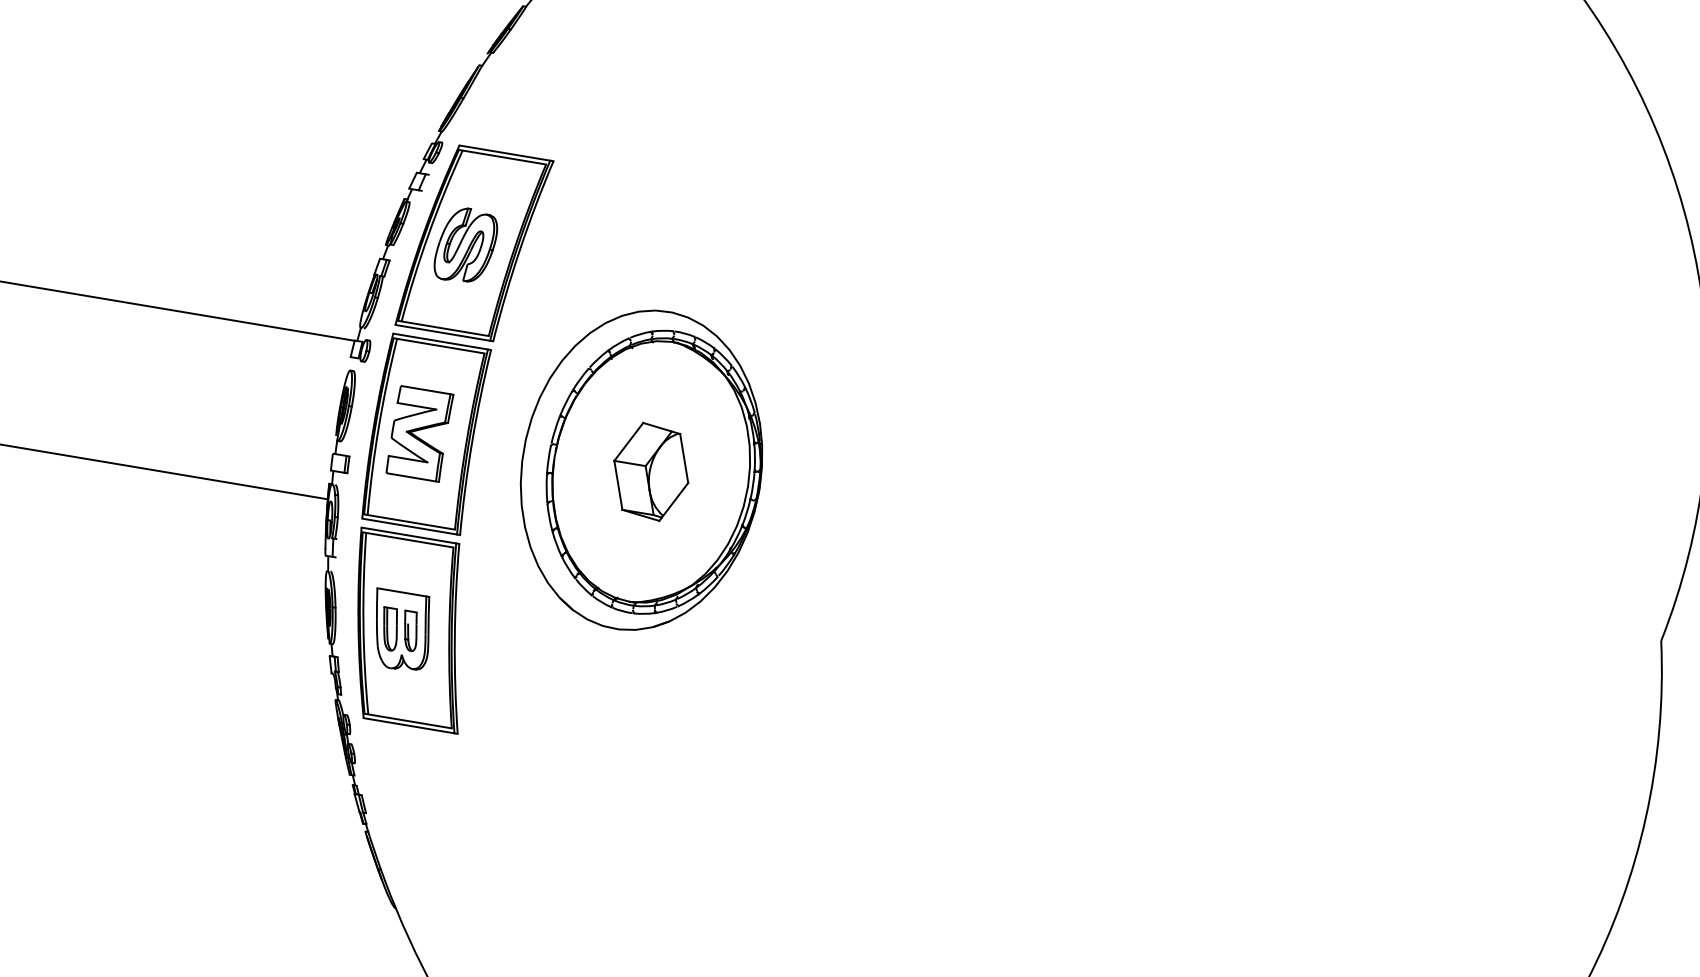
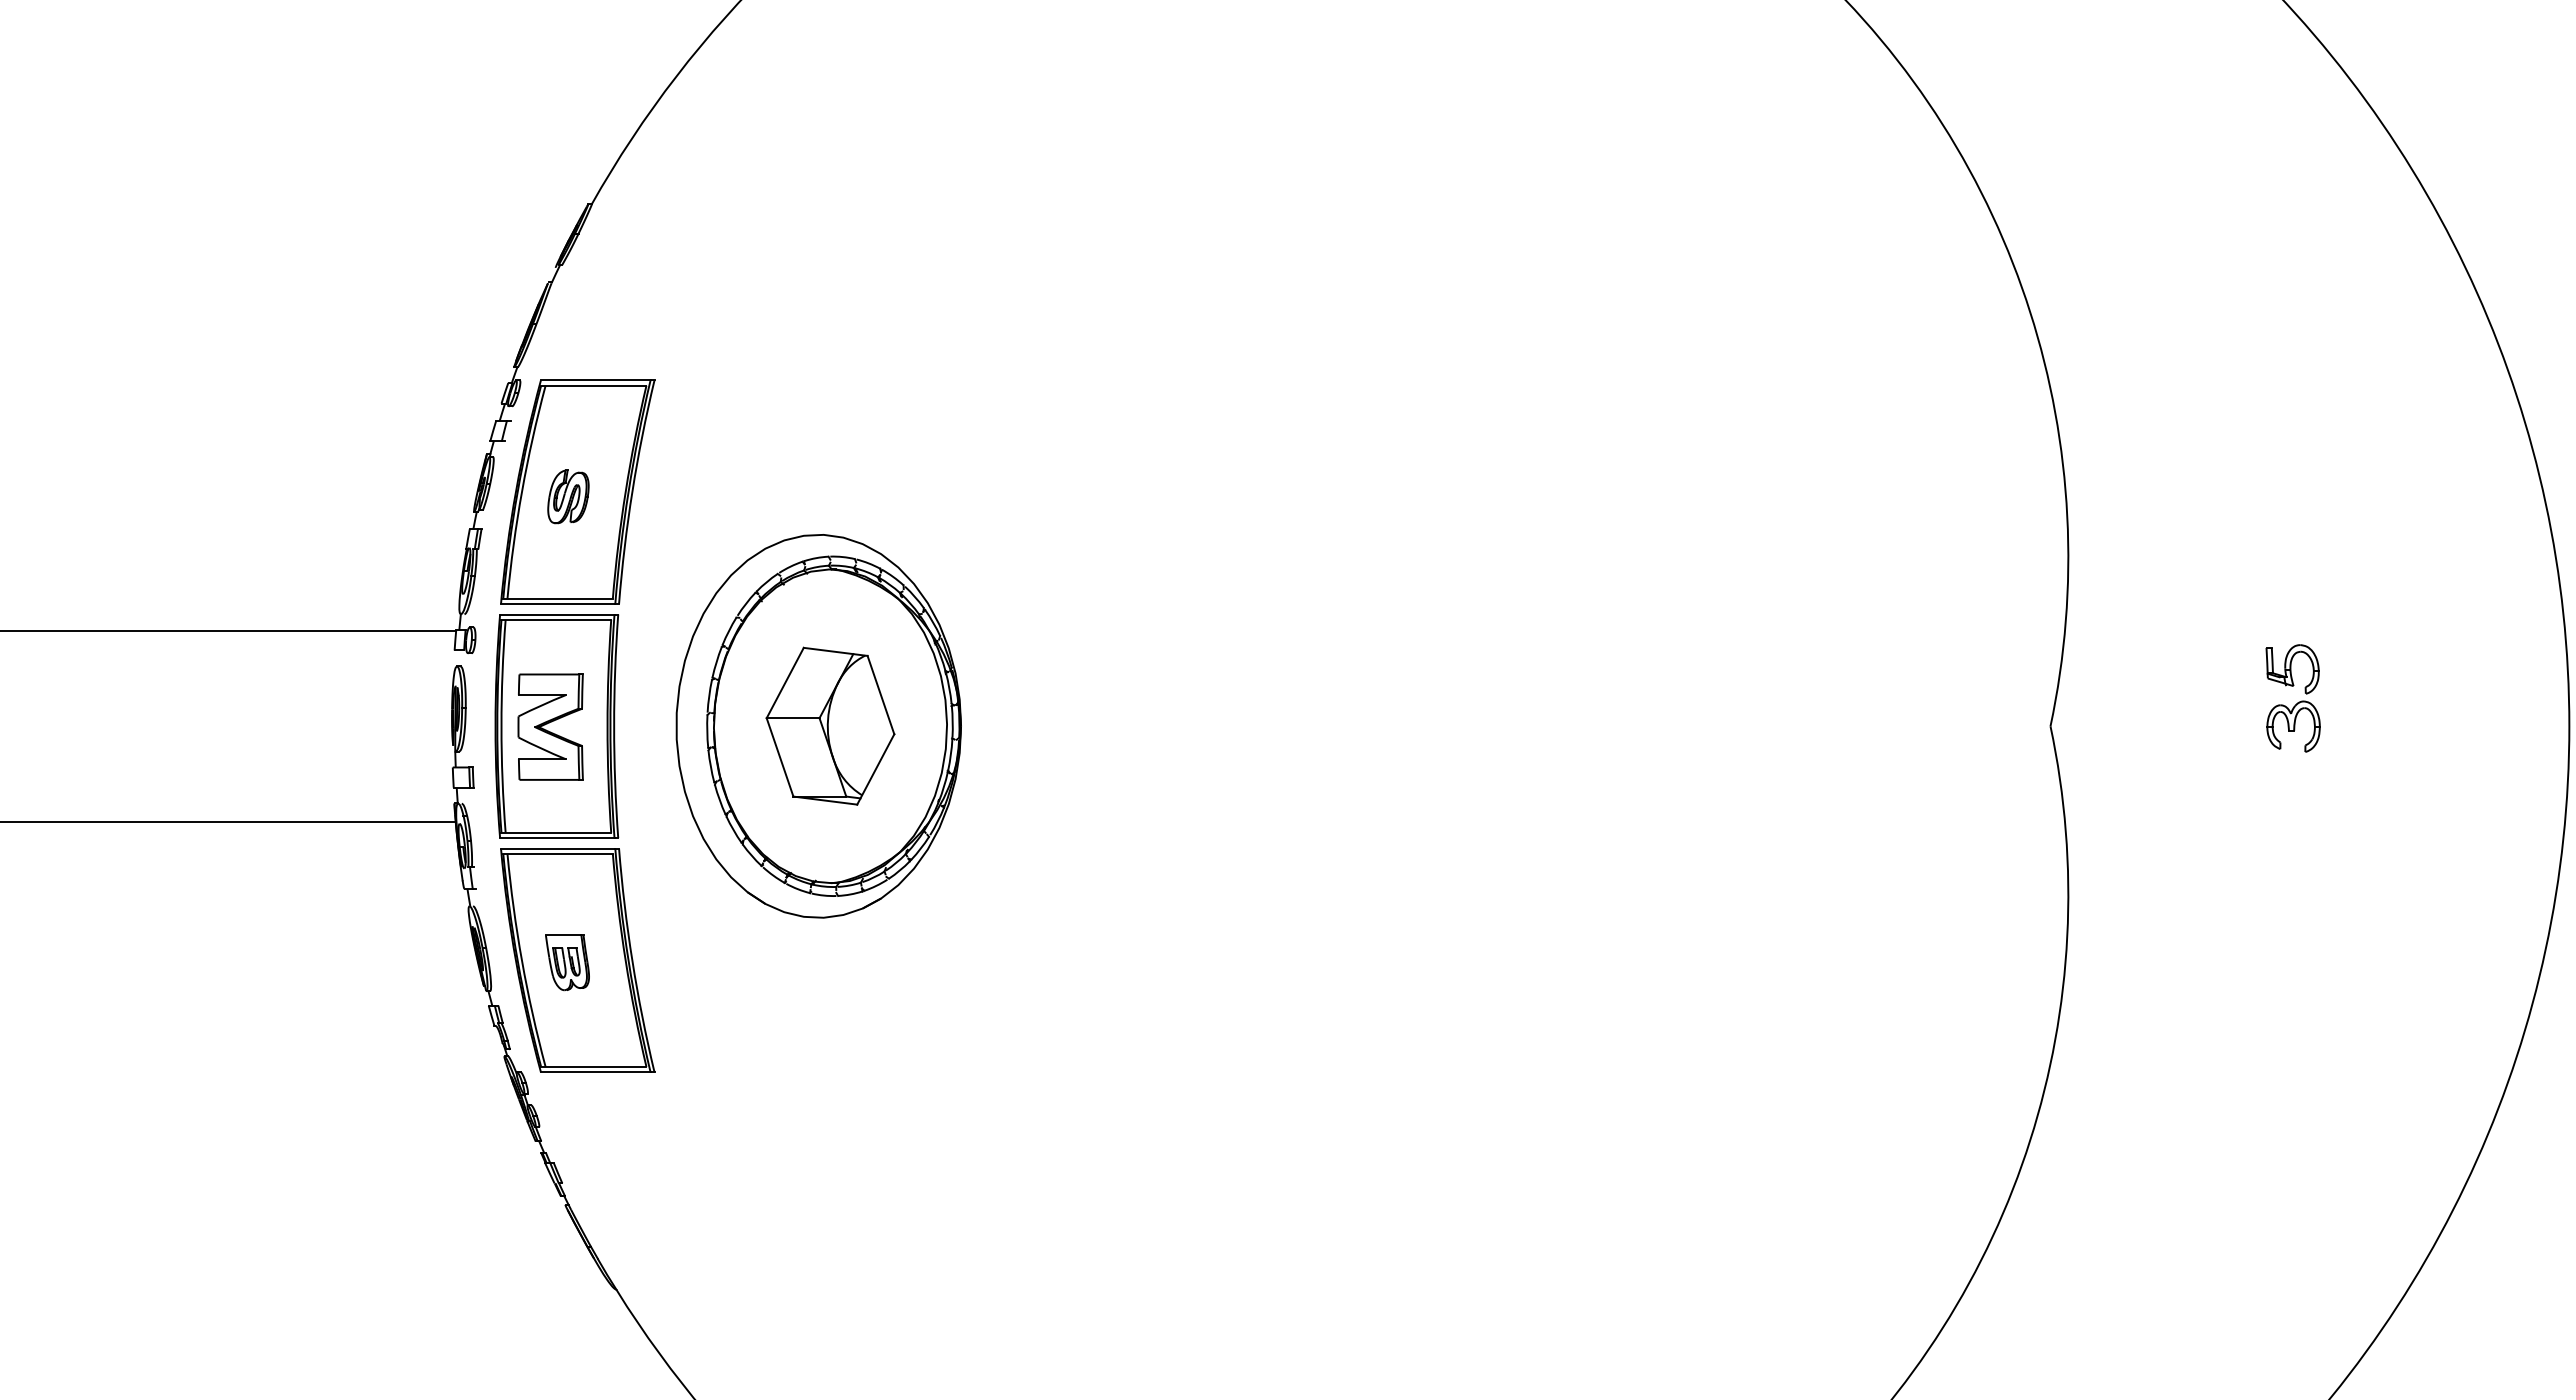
part: (466, 245) -> (568, 496), size x0.6
part: (651, 472) -> (830, 726), size x1.4
part: (400, 631) -> (567, 962), size x0.6

